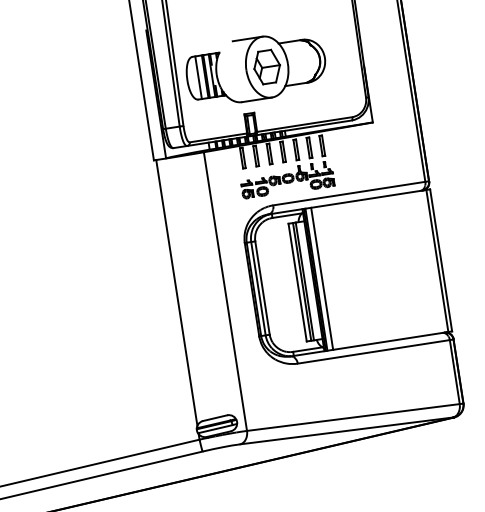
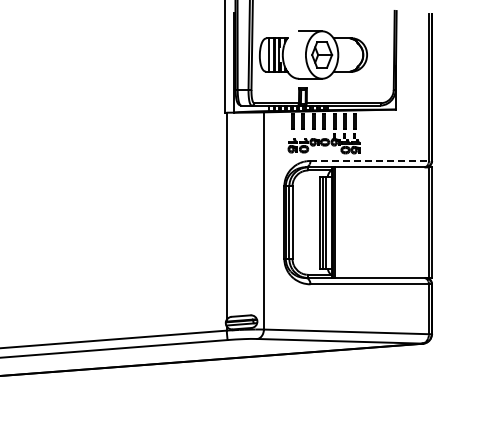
line: (351, 192) -> (371, 160), solid -> dashed
line: (322, 278) -> (339, 222), removed

